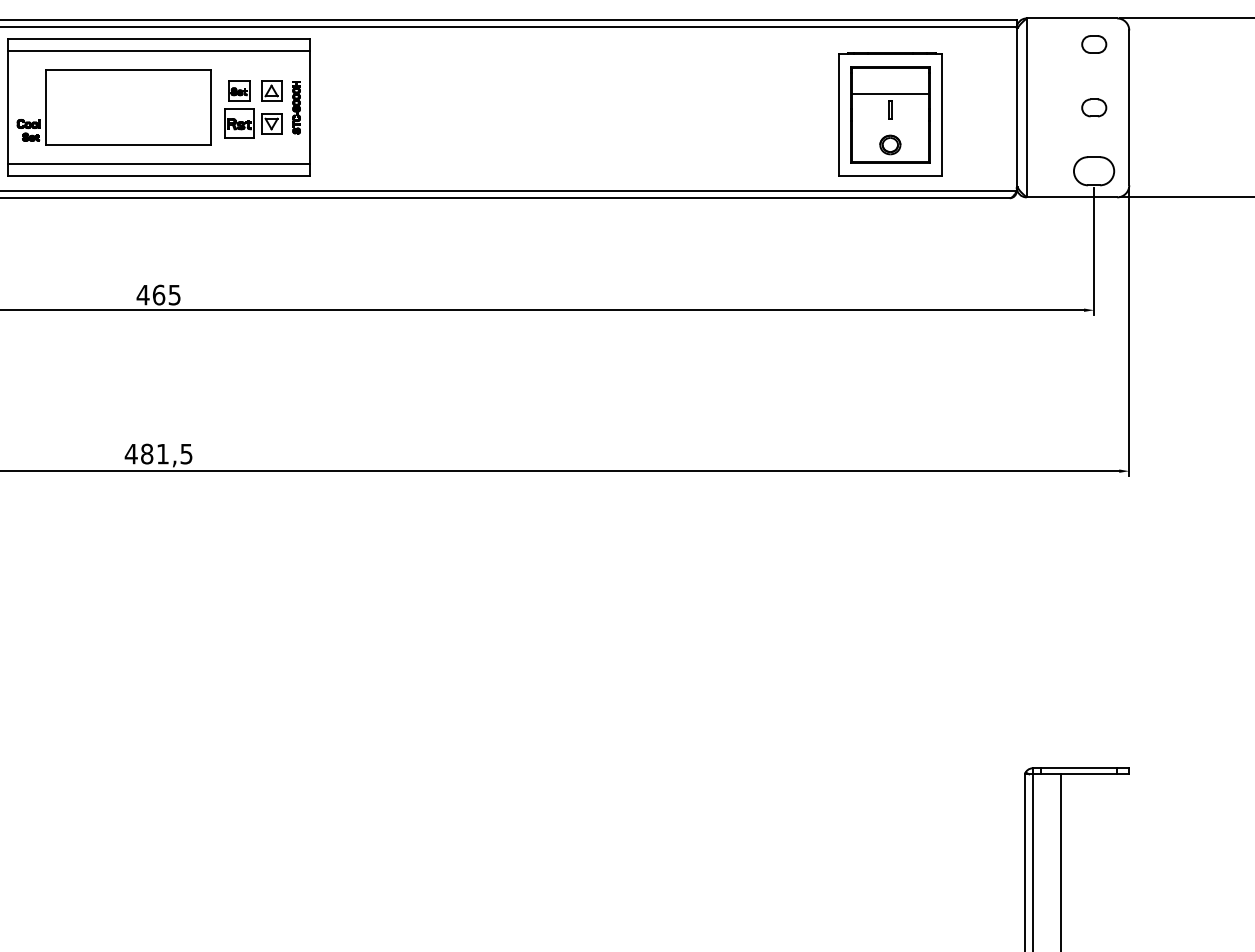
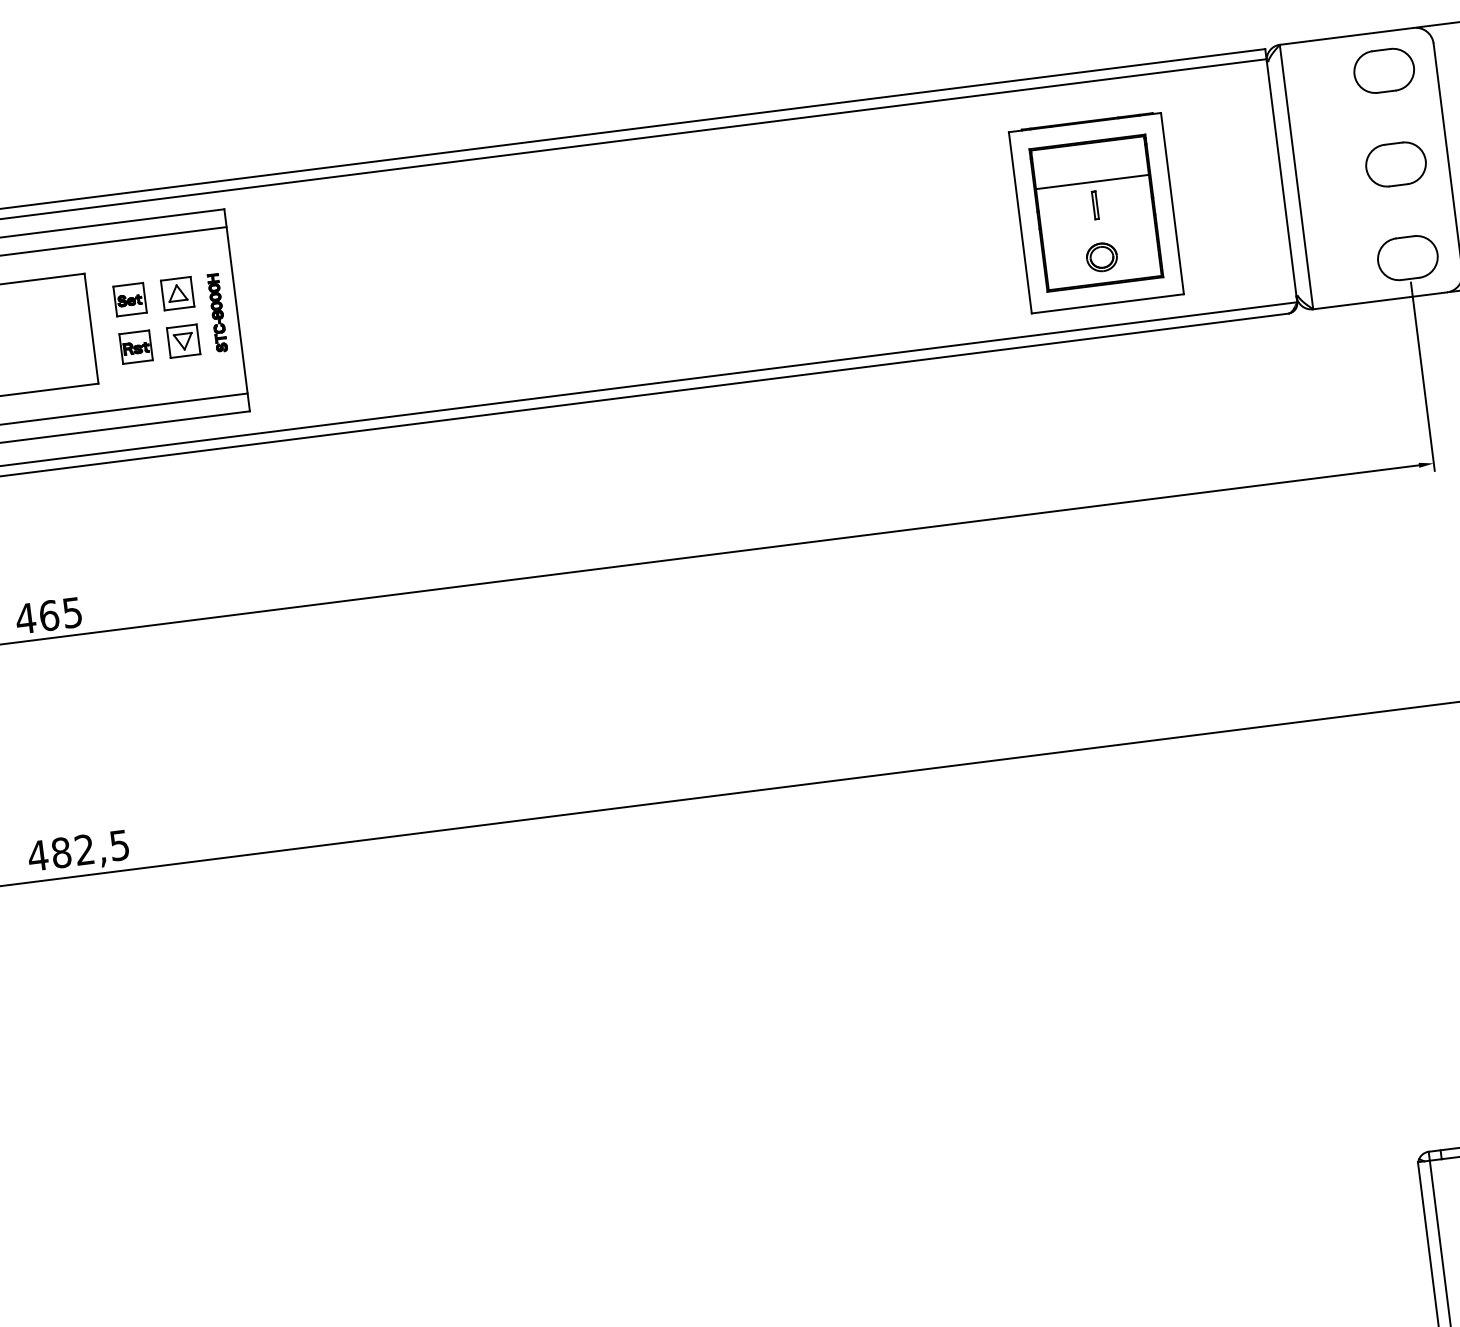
part: (1094, 44) -> (1384, 70), size x1.67
part: (1094, 107) -> (1396, 163), size x1.67
part: (239, 123) -> (136, 347), size x0.71
text: (162, 453) -> (84, 849), 481,5 -> 482,5

